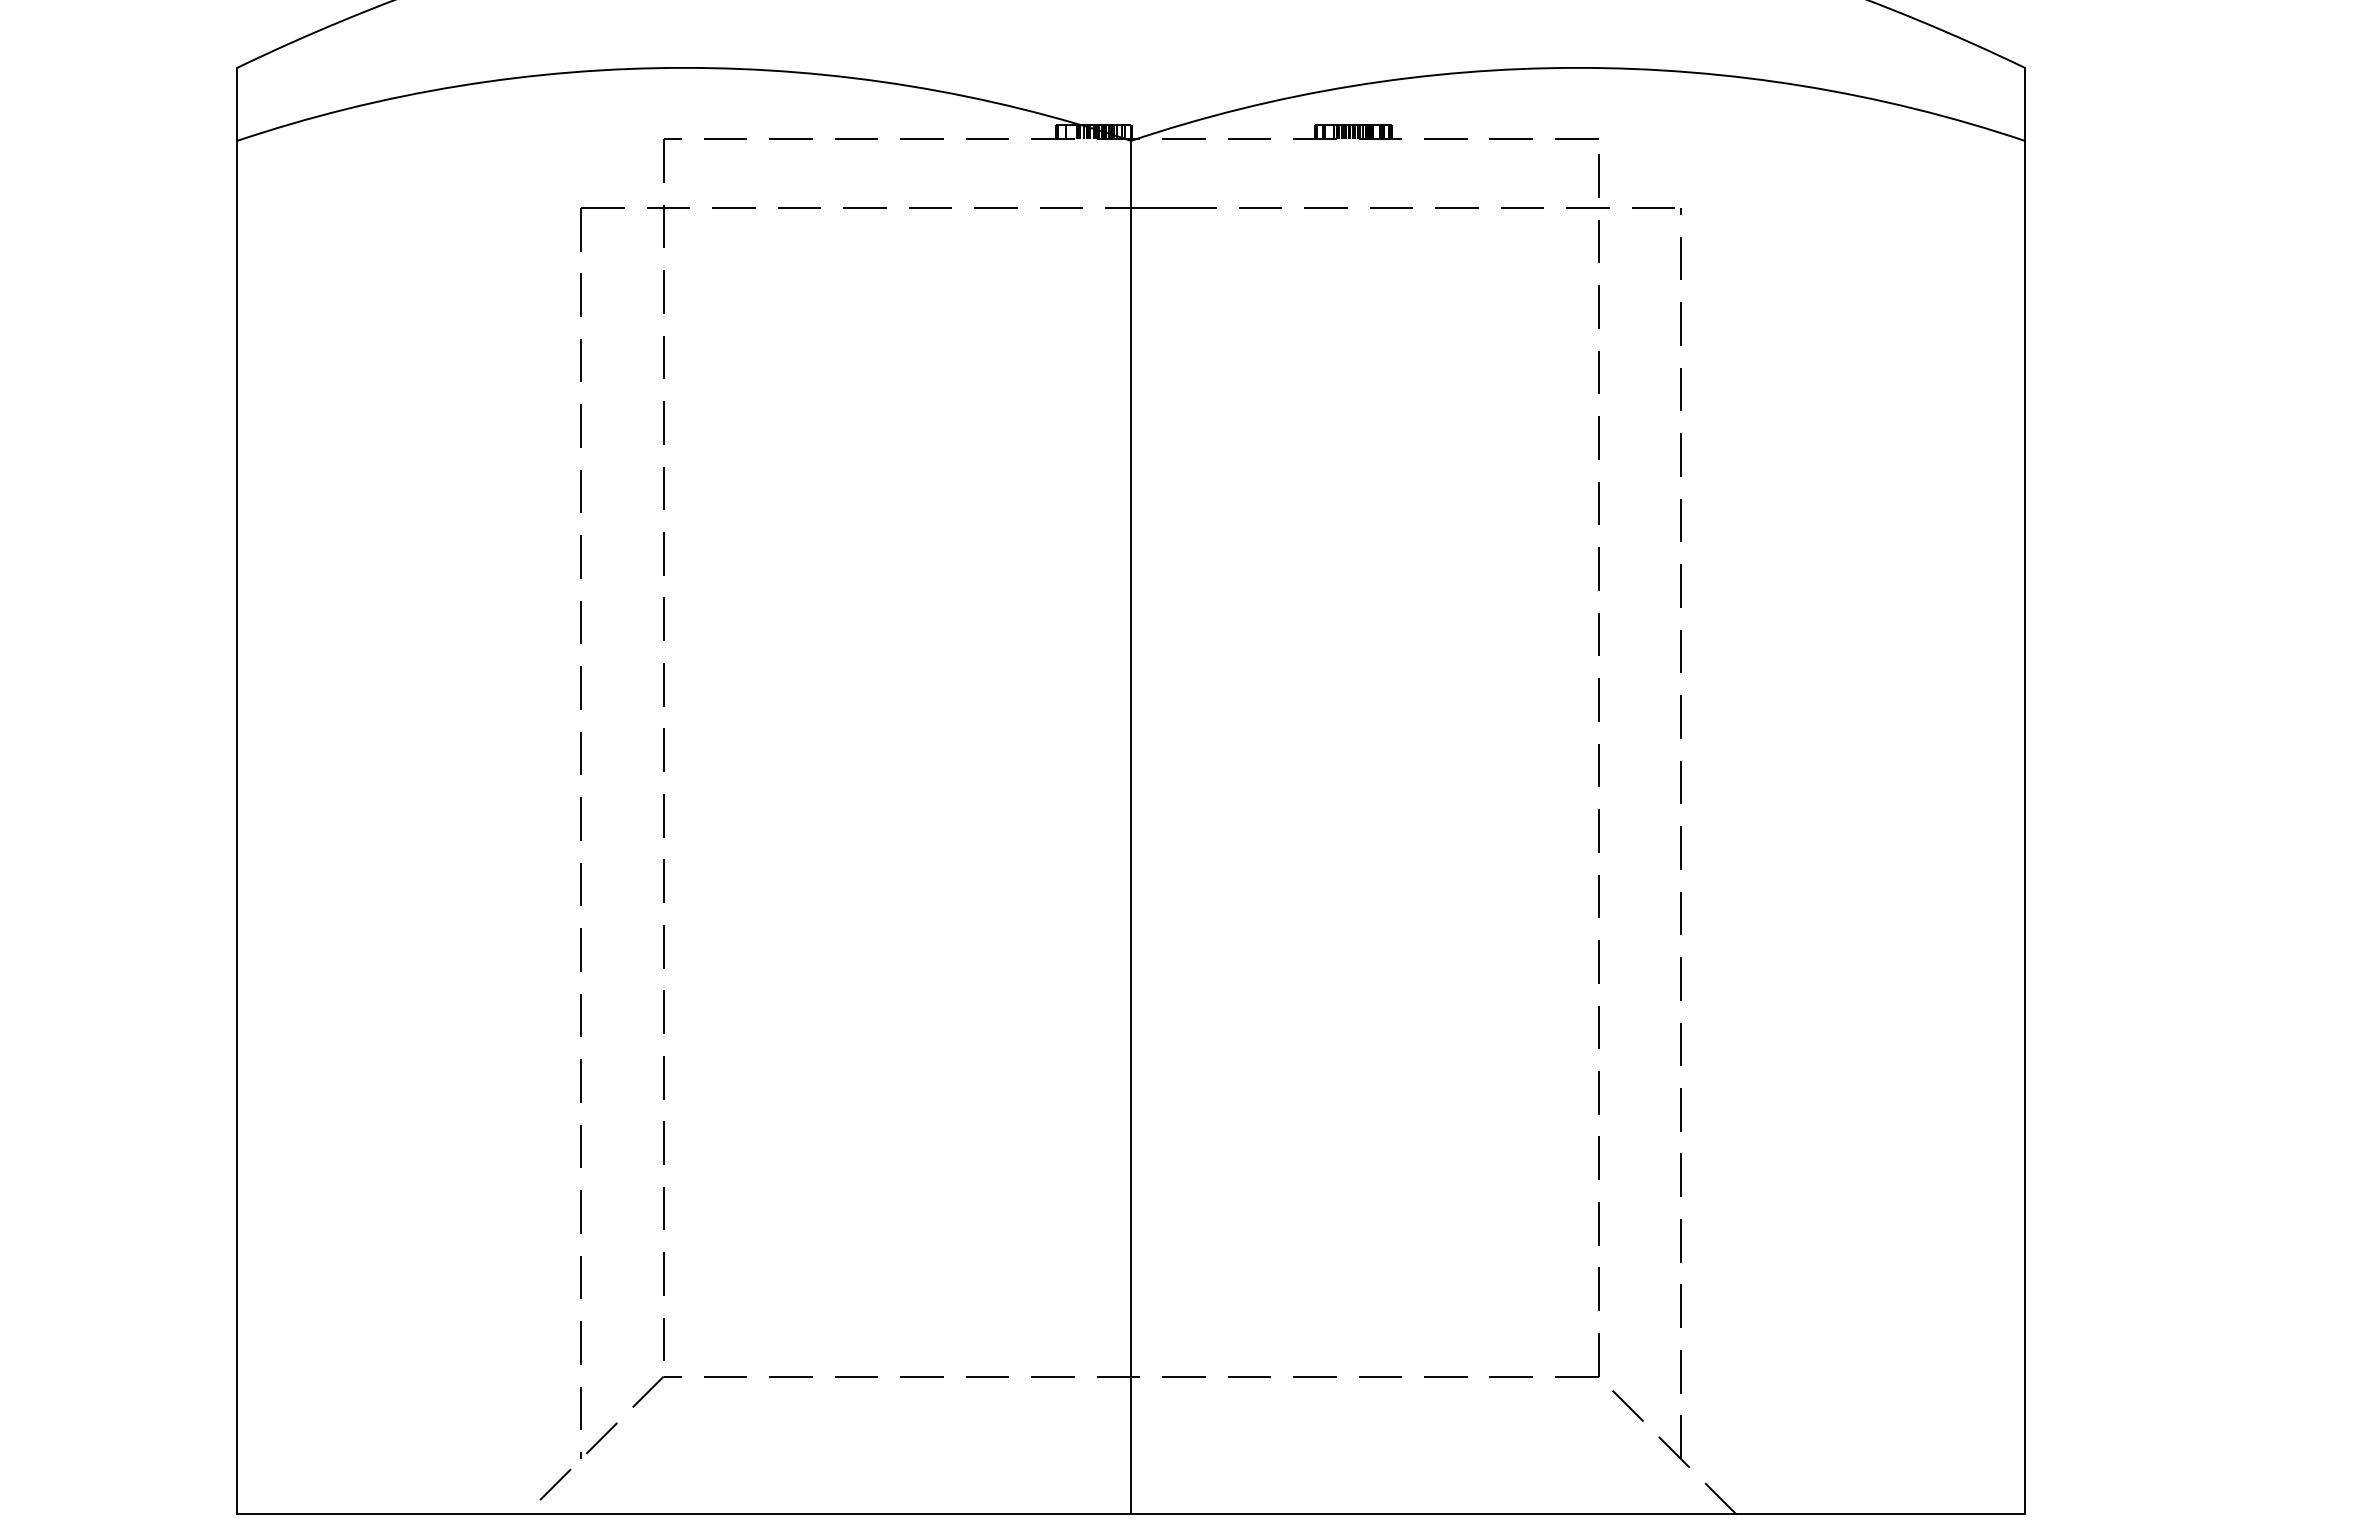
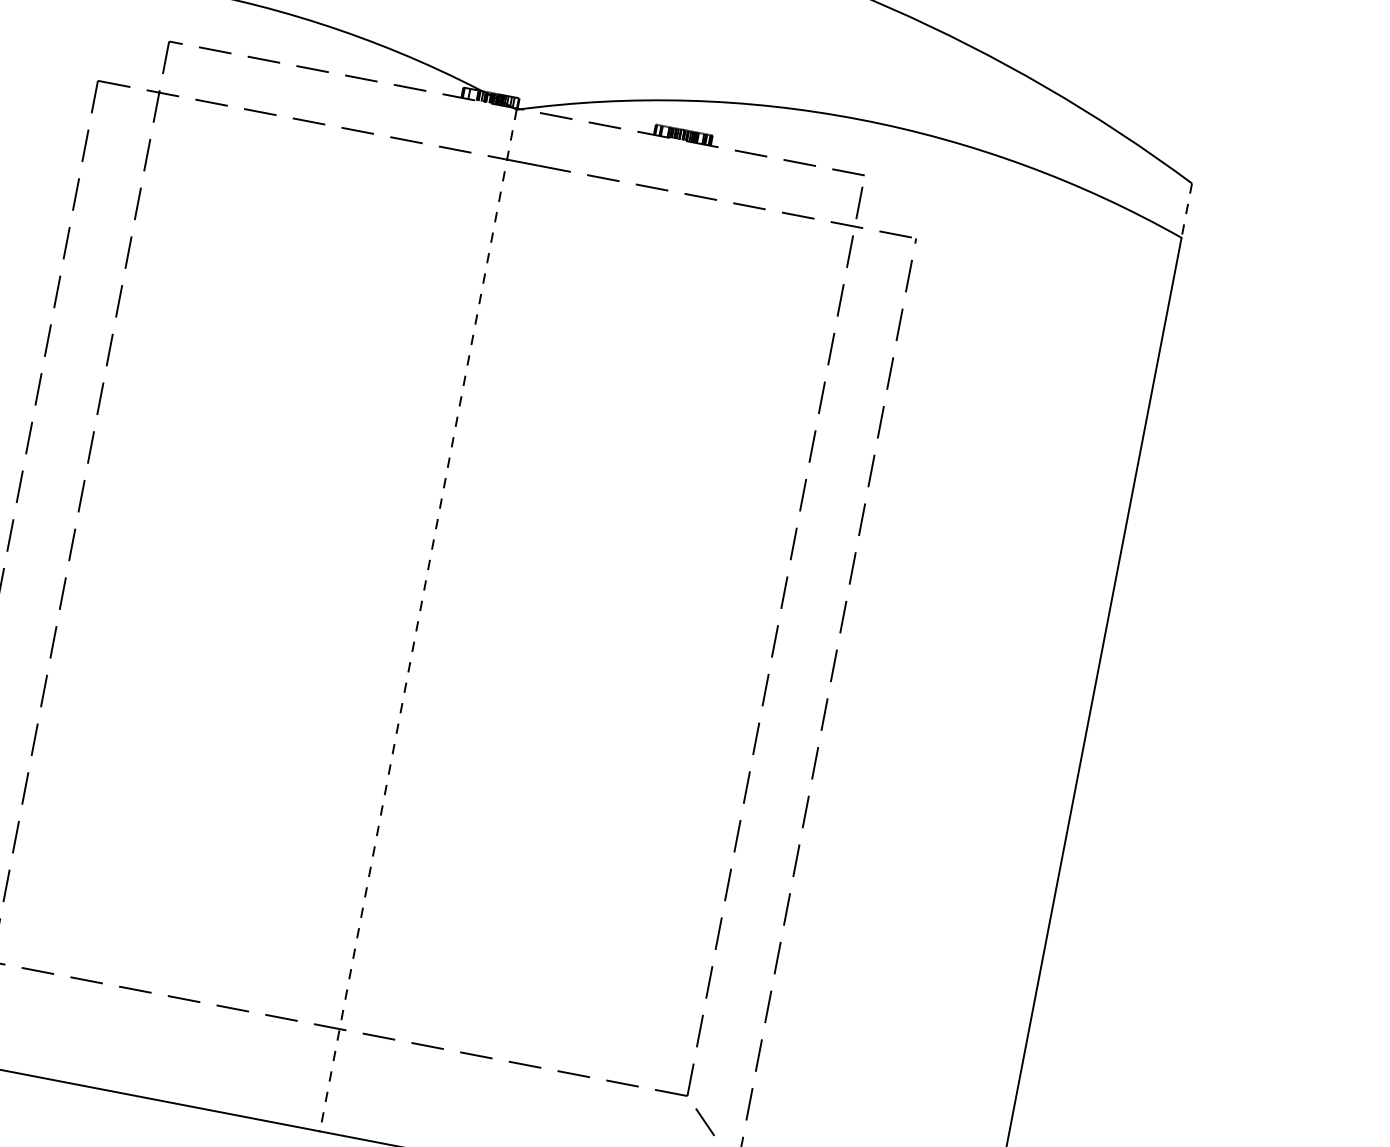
line: (2024, 104) -> (1186, 210), solid -> dashed
line: (1131, 827) -> (418, 620), solid -> dashed

